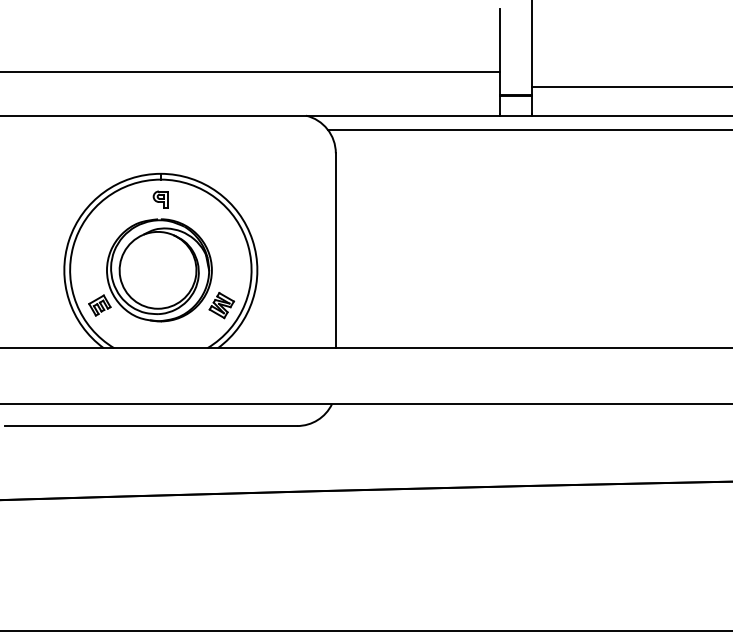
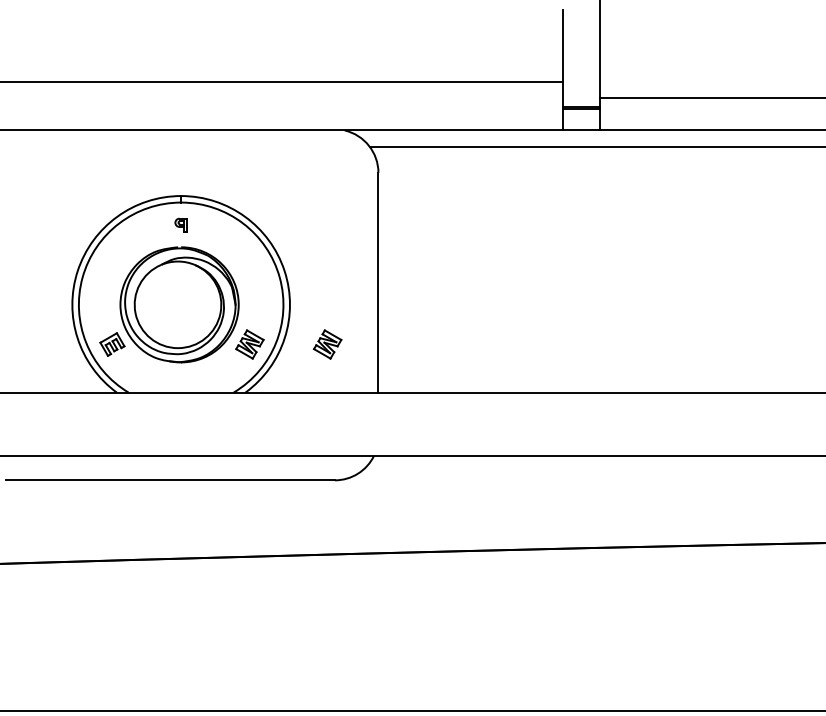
part: (160, 199) -> (180, 224), size x0.7
part: (290, 305) -> (327, 344), added

